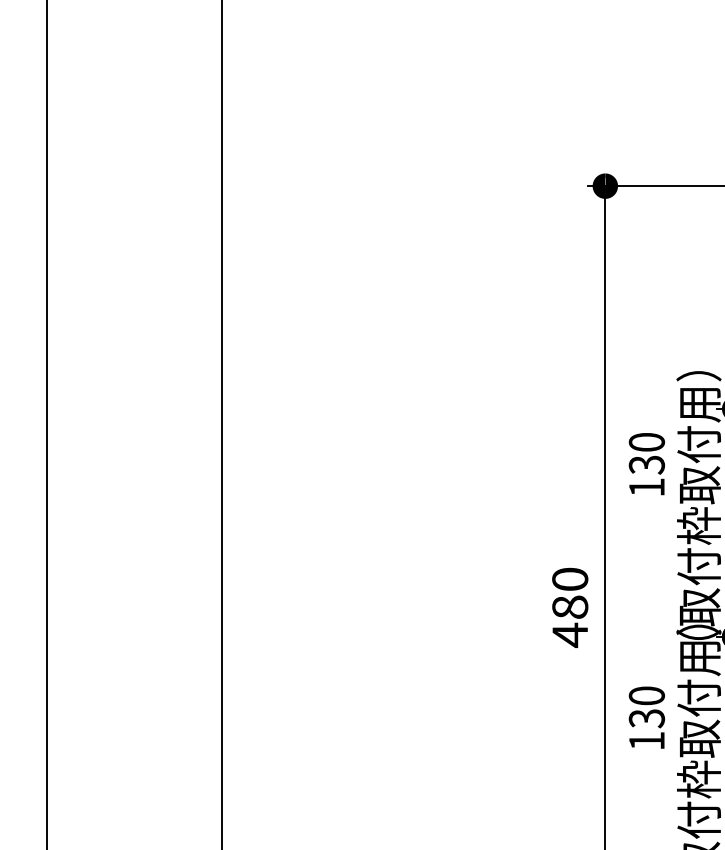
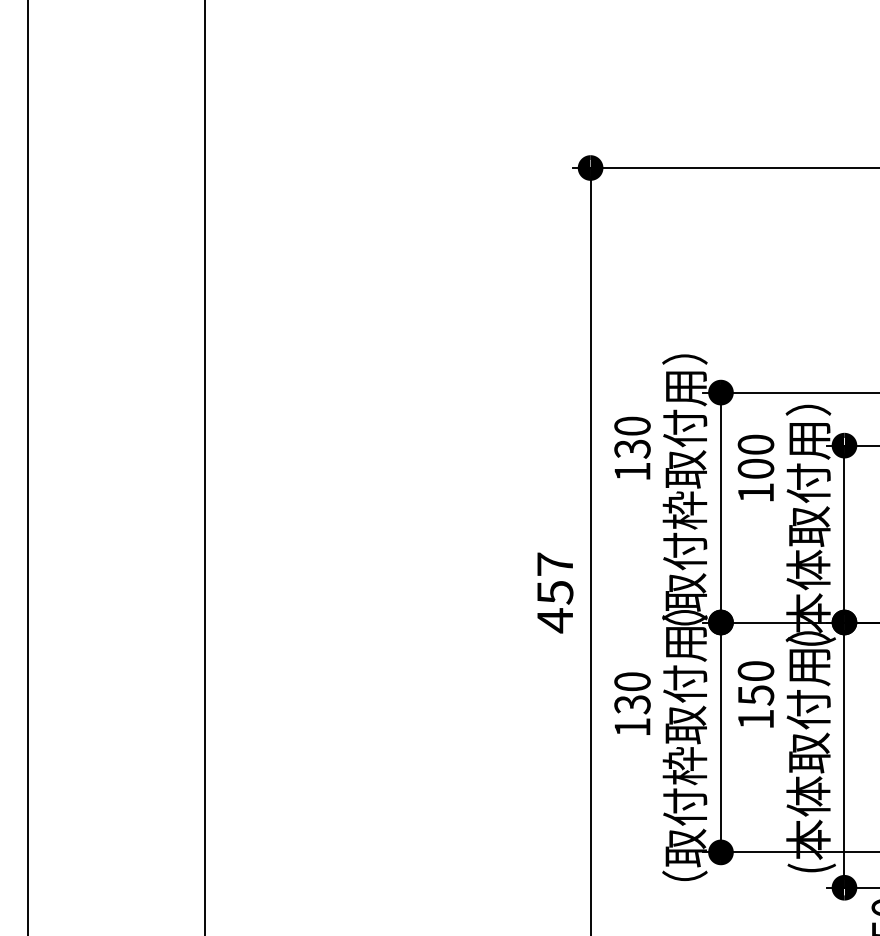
text: (570, 593) -> (555, 578), 480 -> 457

